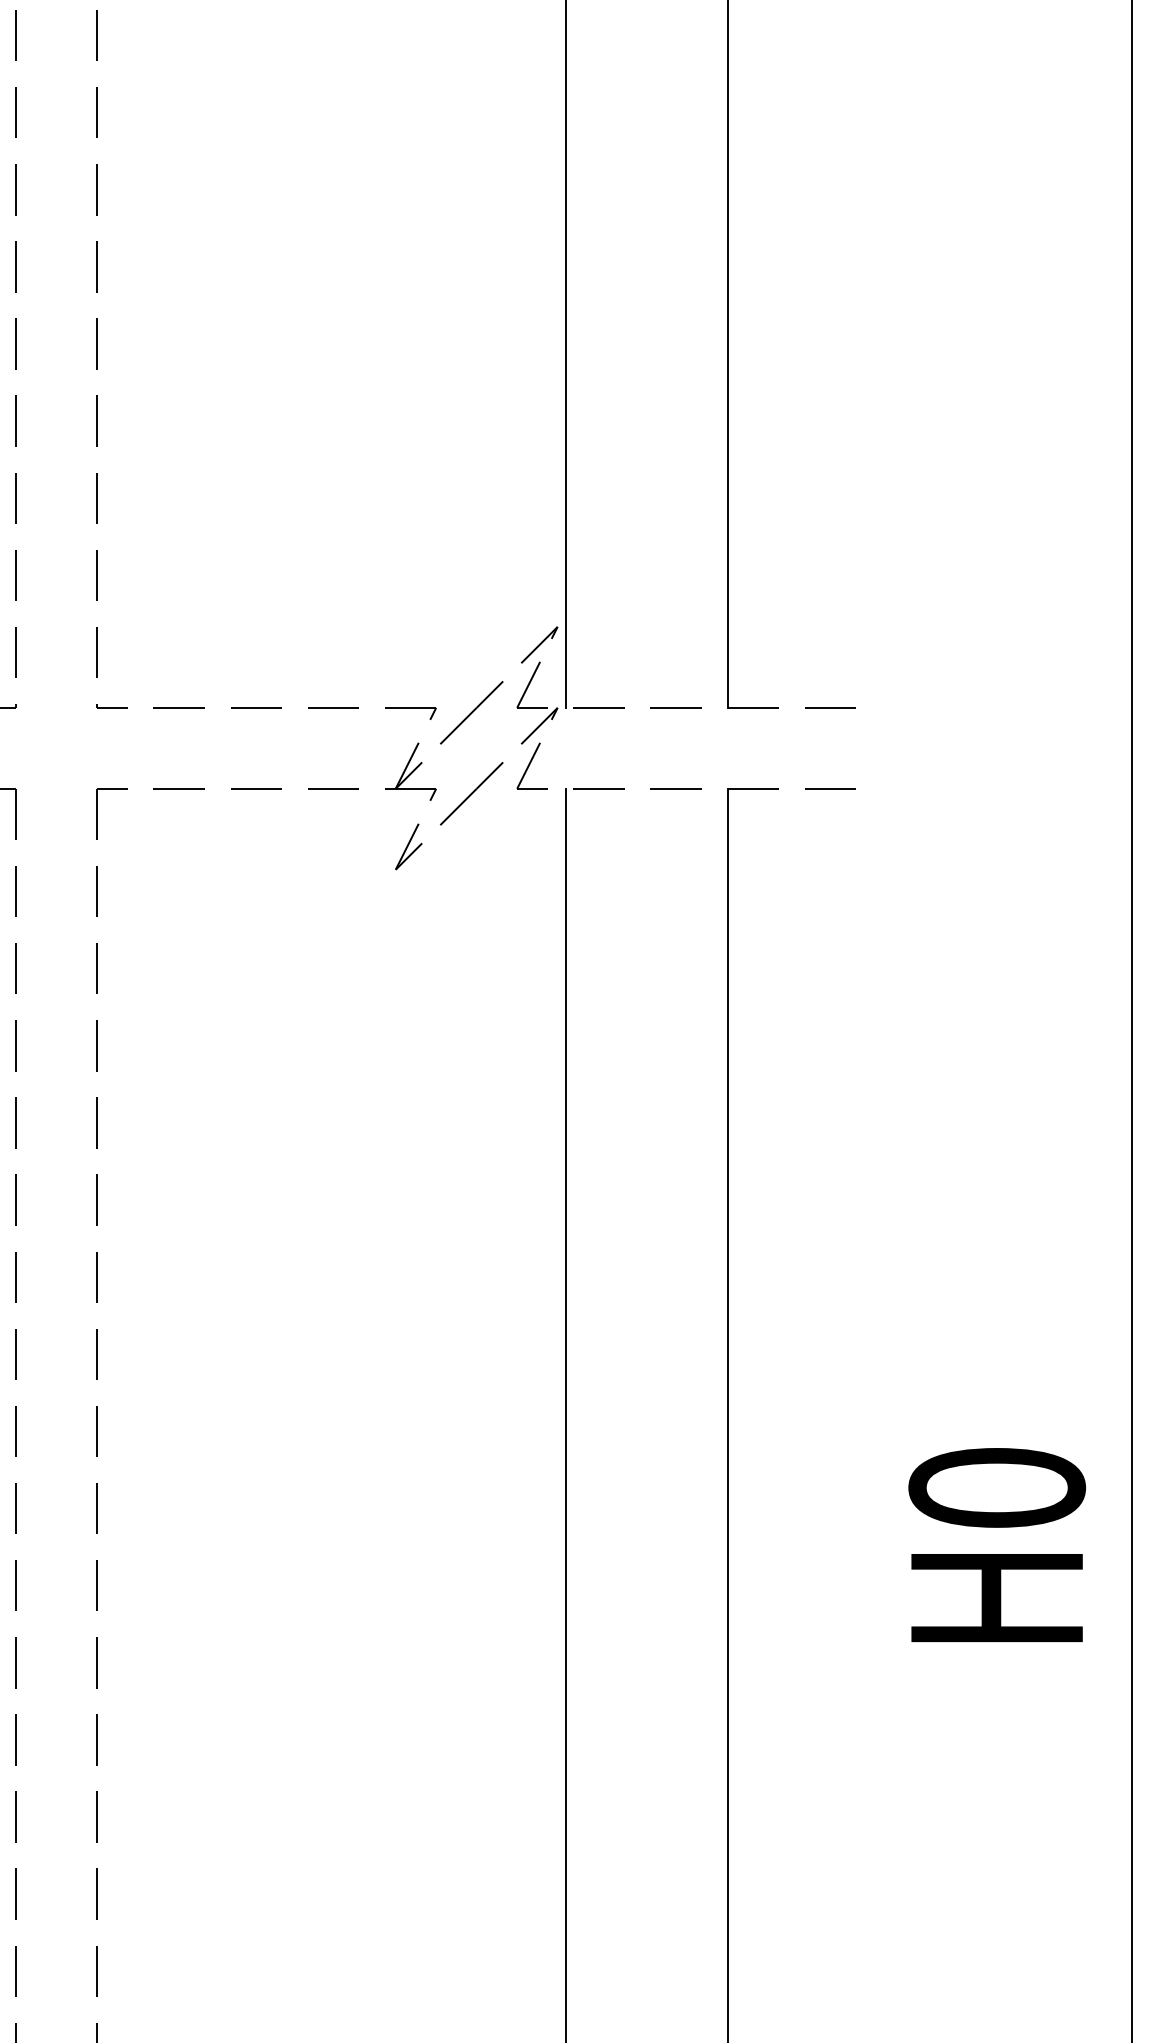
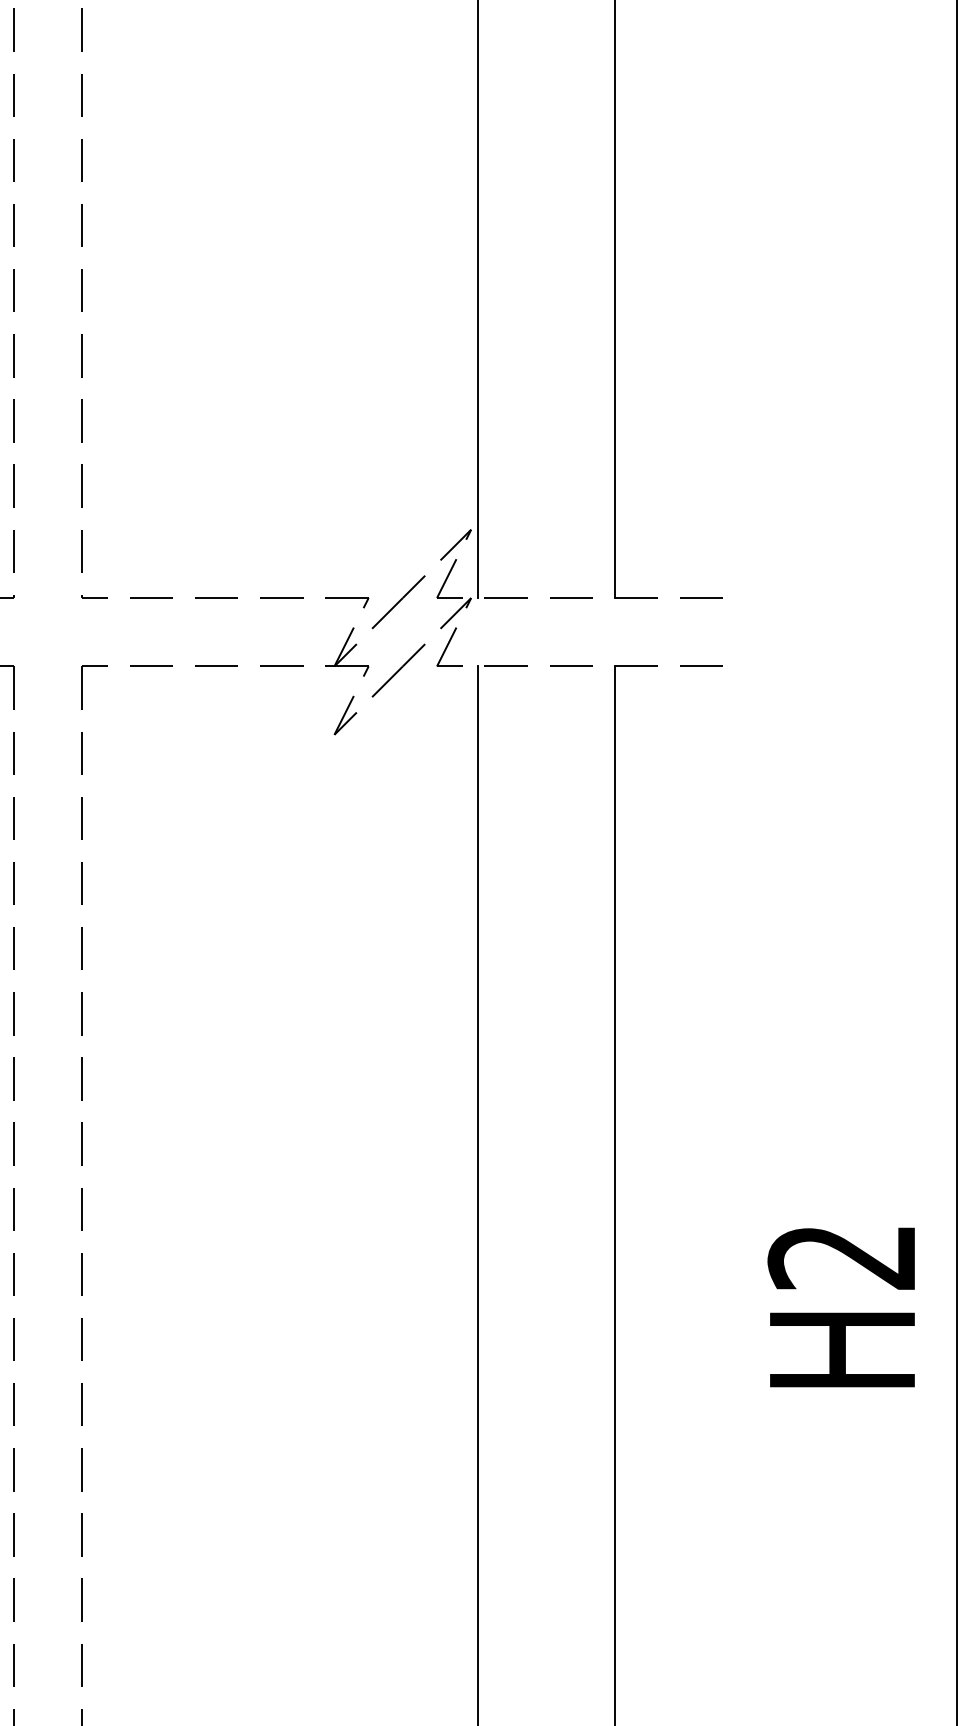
text: (997, 1487) -> (842, 1256), H0 -> H2

